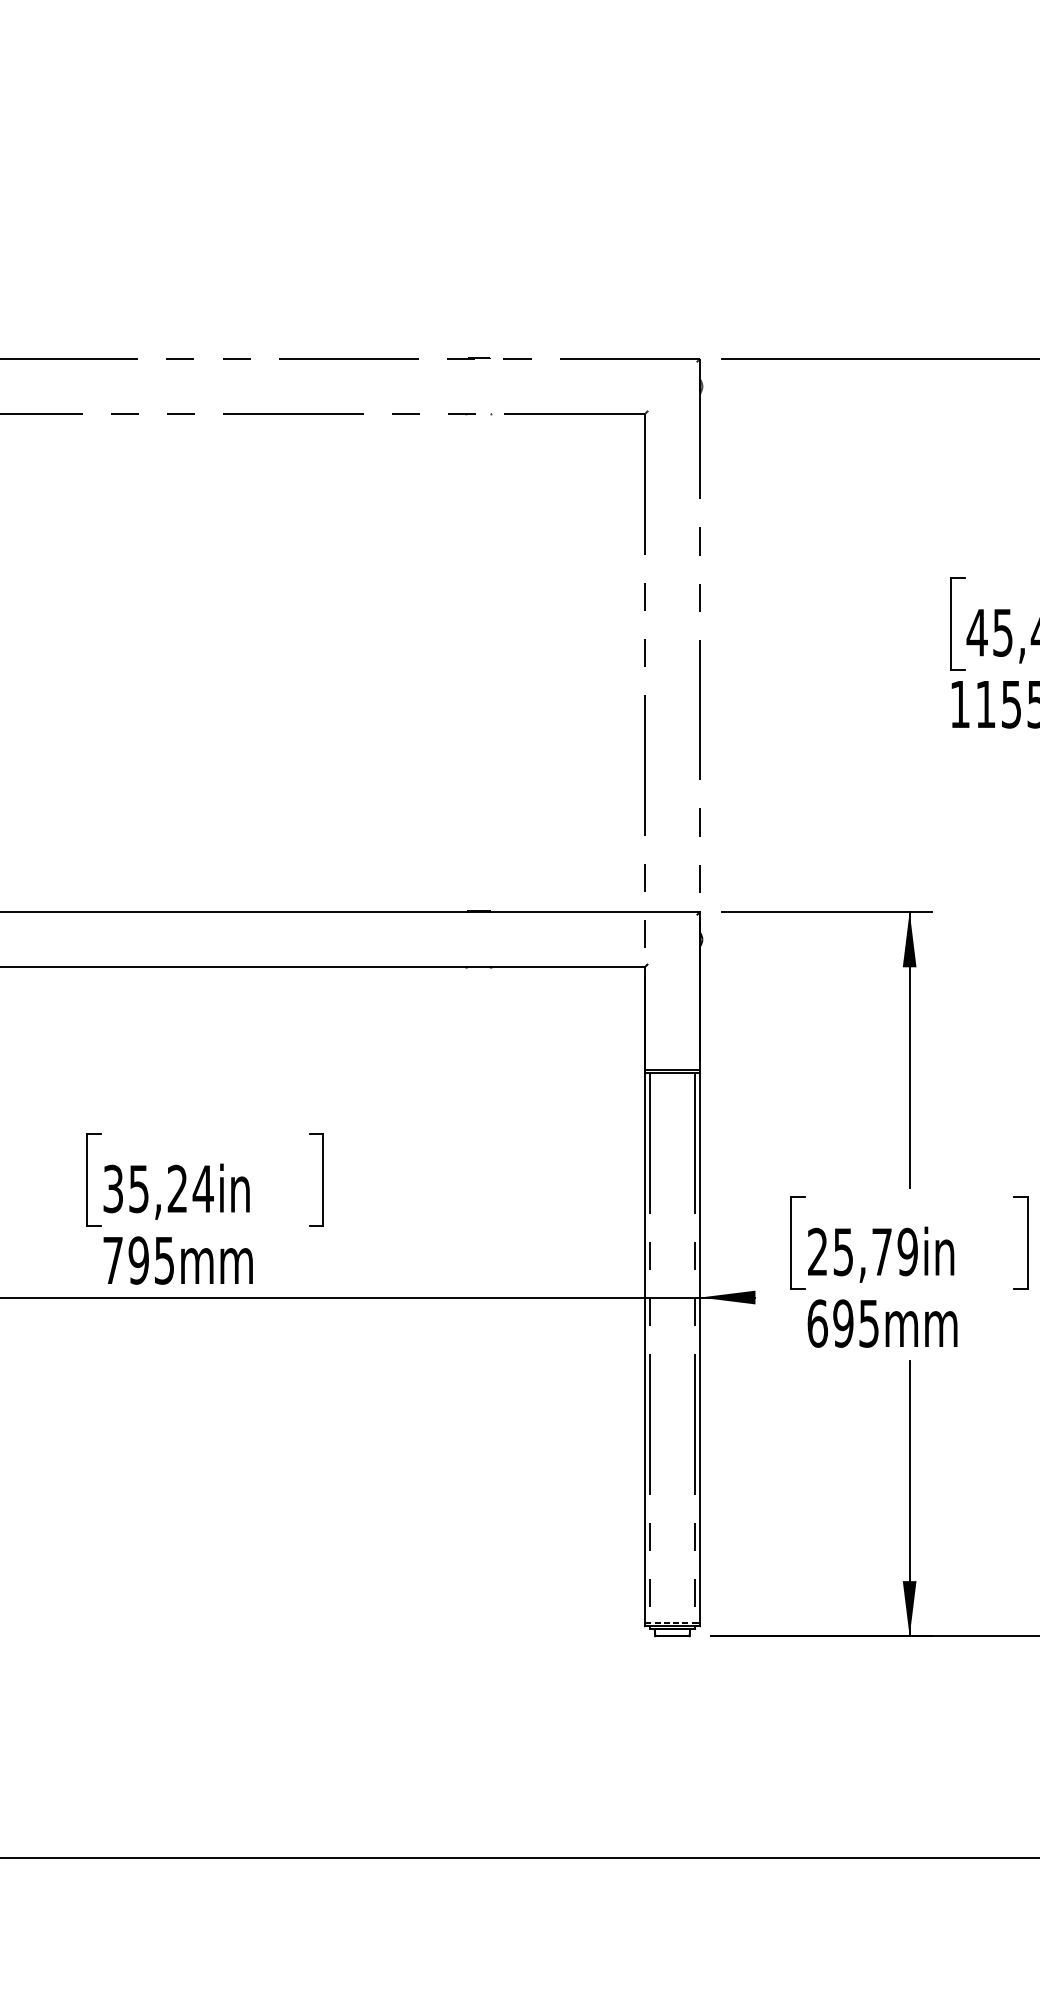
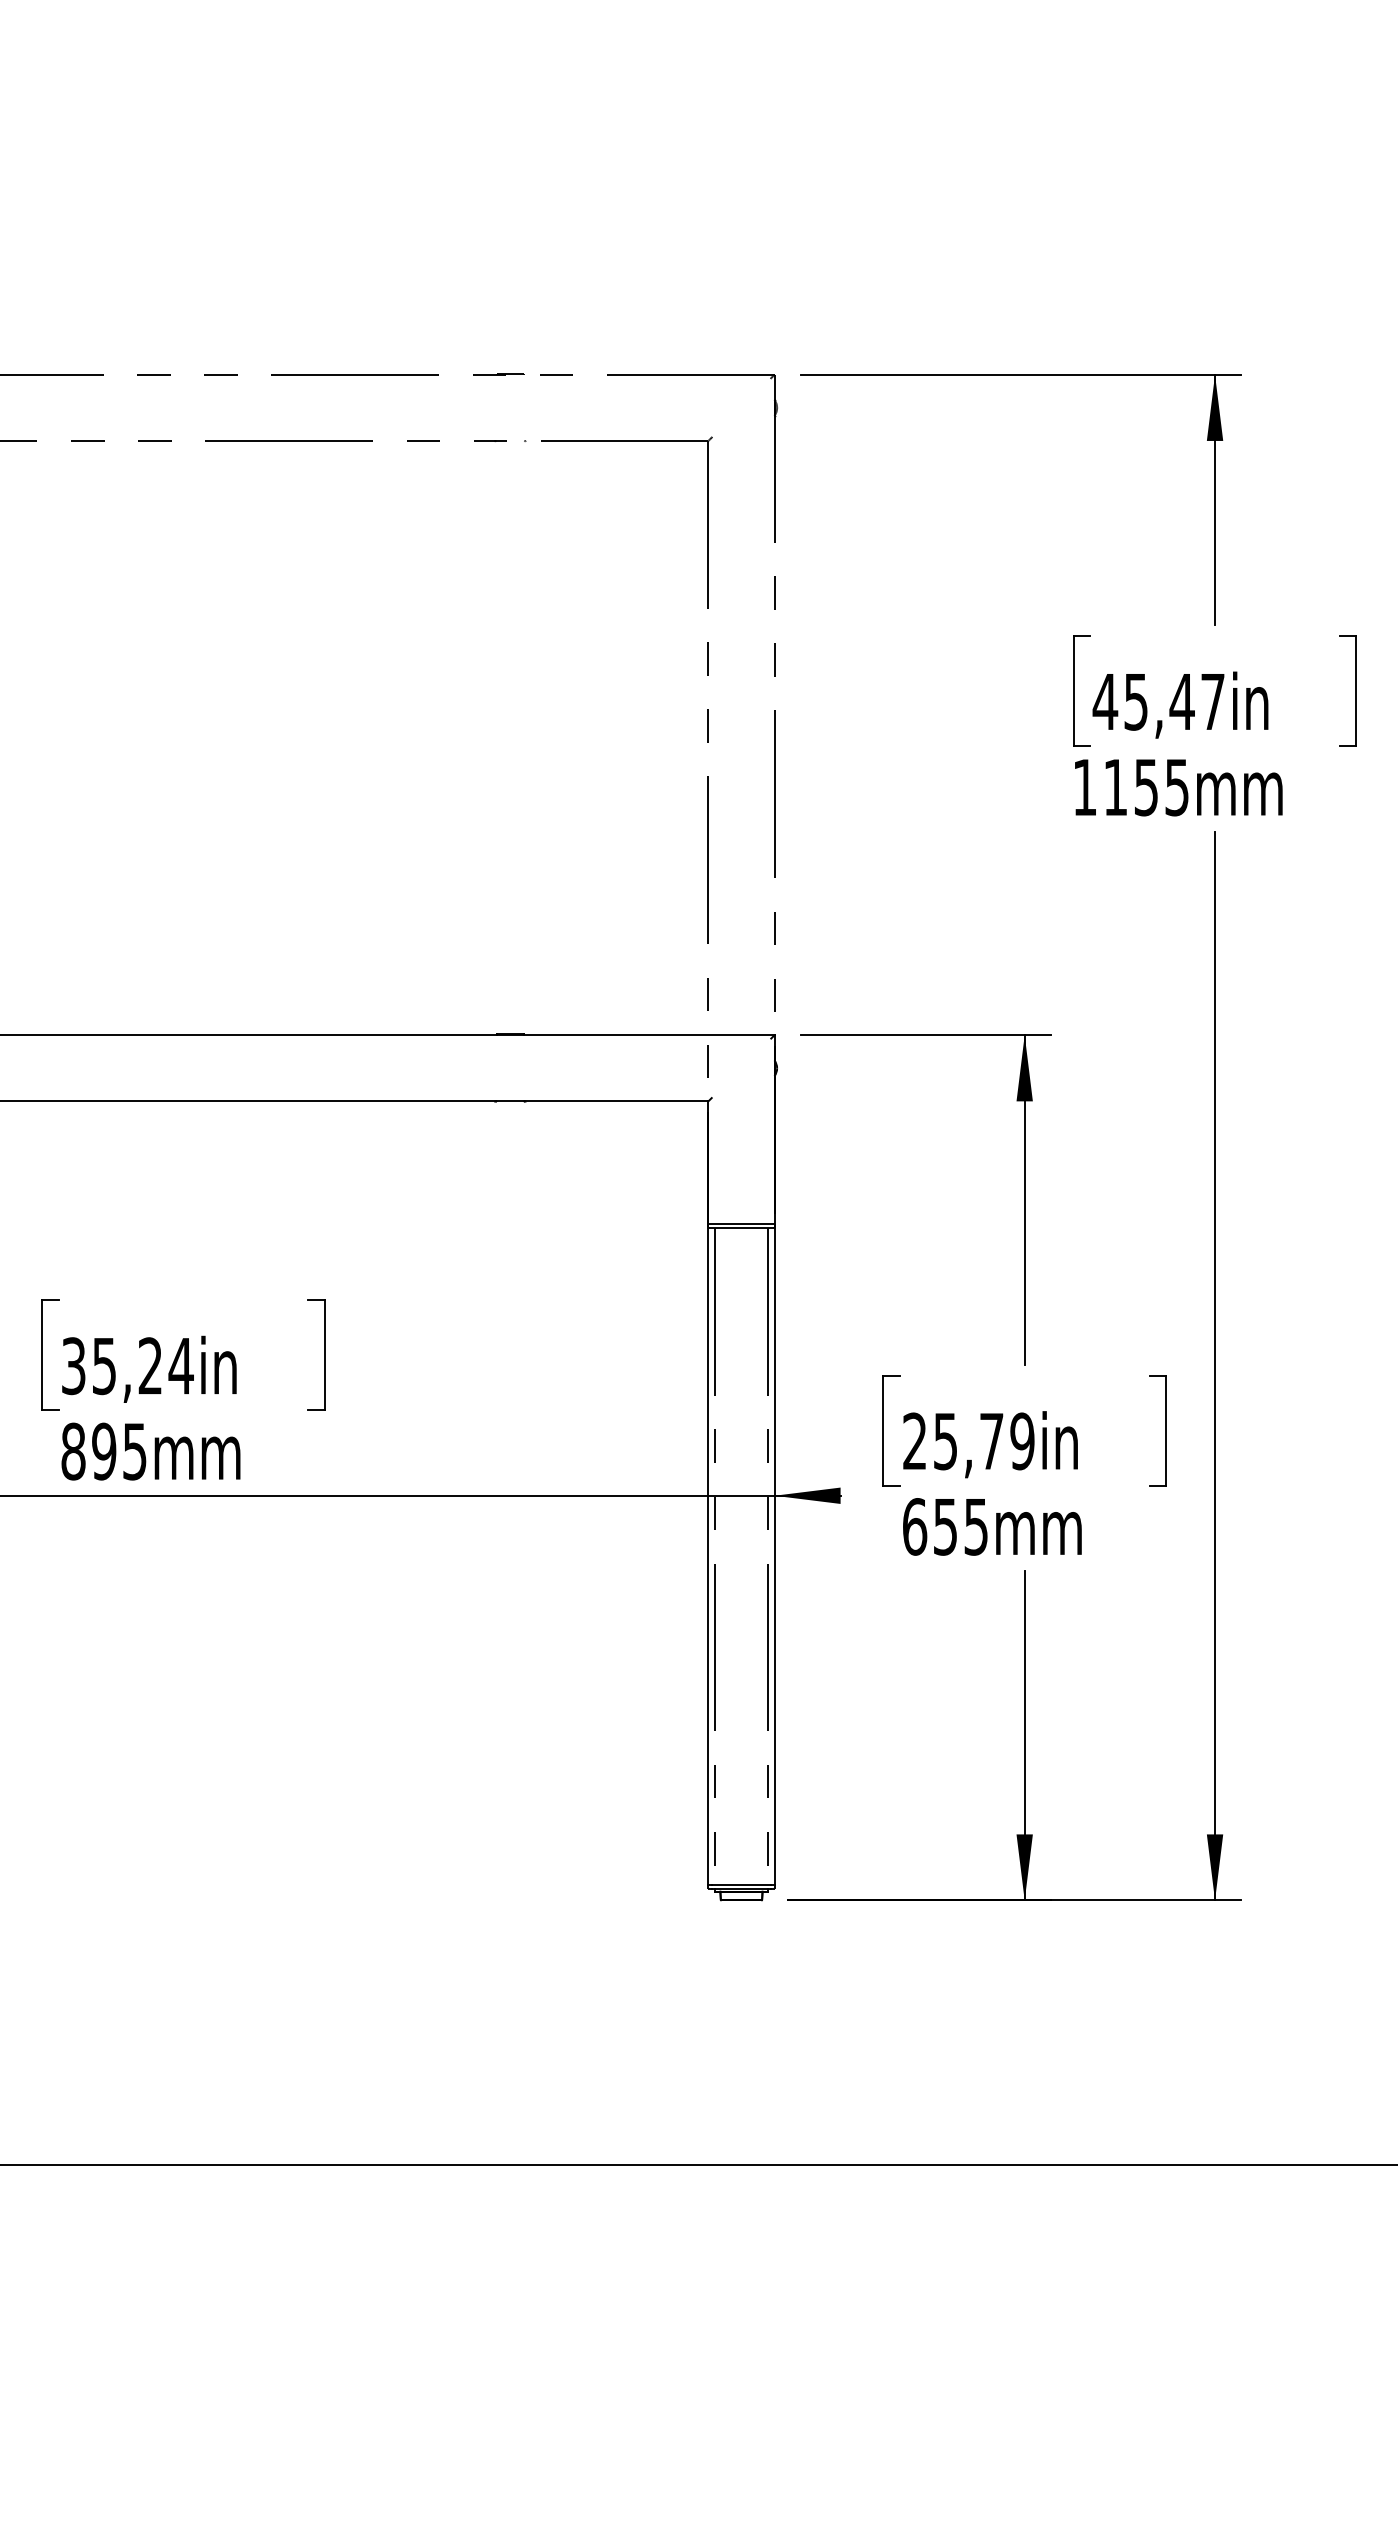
text: (113, 1260) -> (73, 1451), 795mm -> 895mm
text: (843, 1323) -> (945, 1526), 695mm -> 655mm
line: (672, 1623) -> (741, 1884), dashed -> solid

